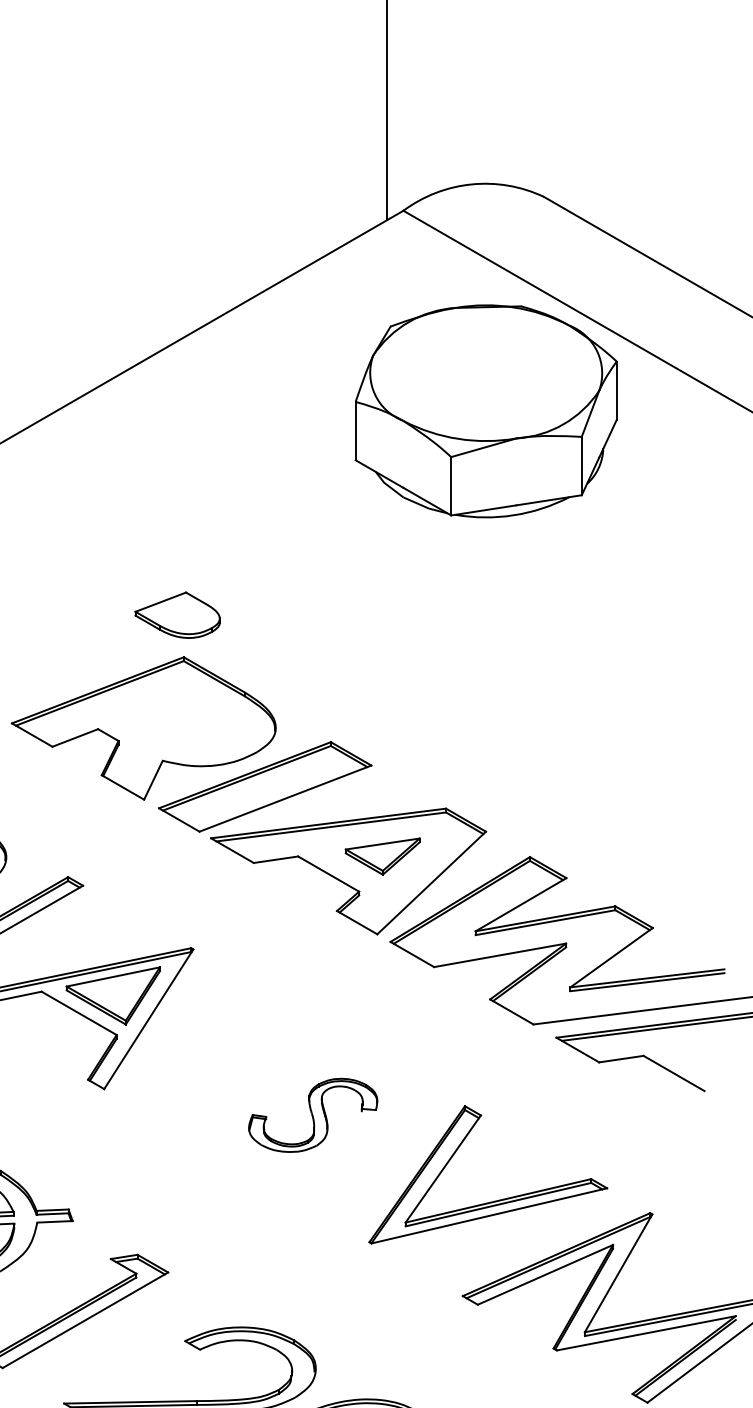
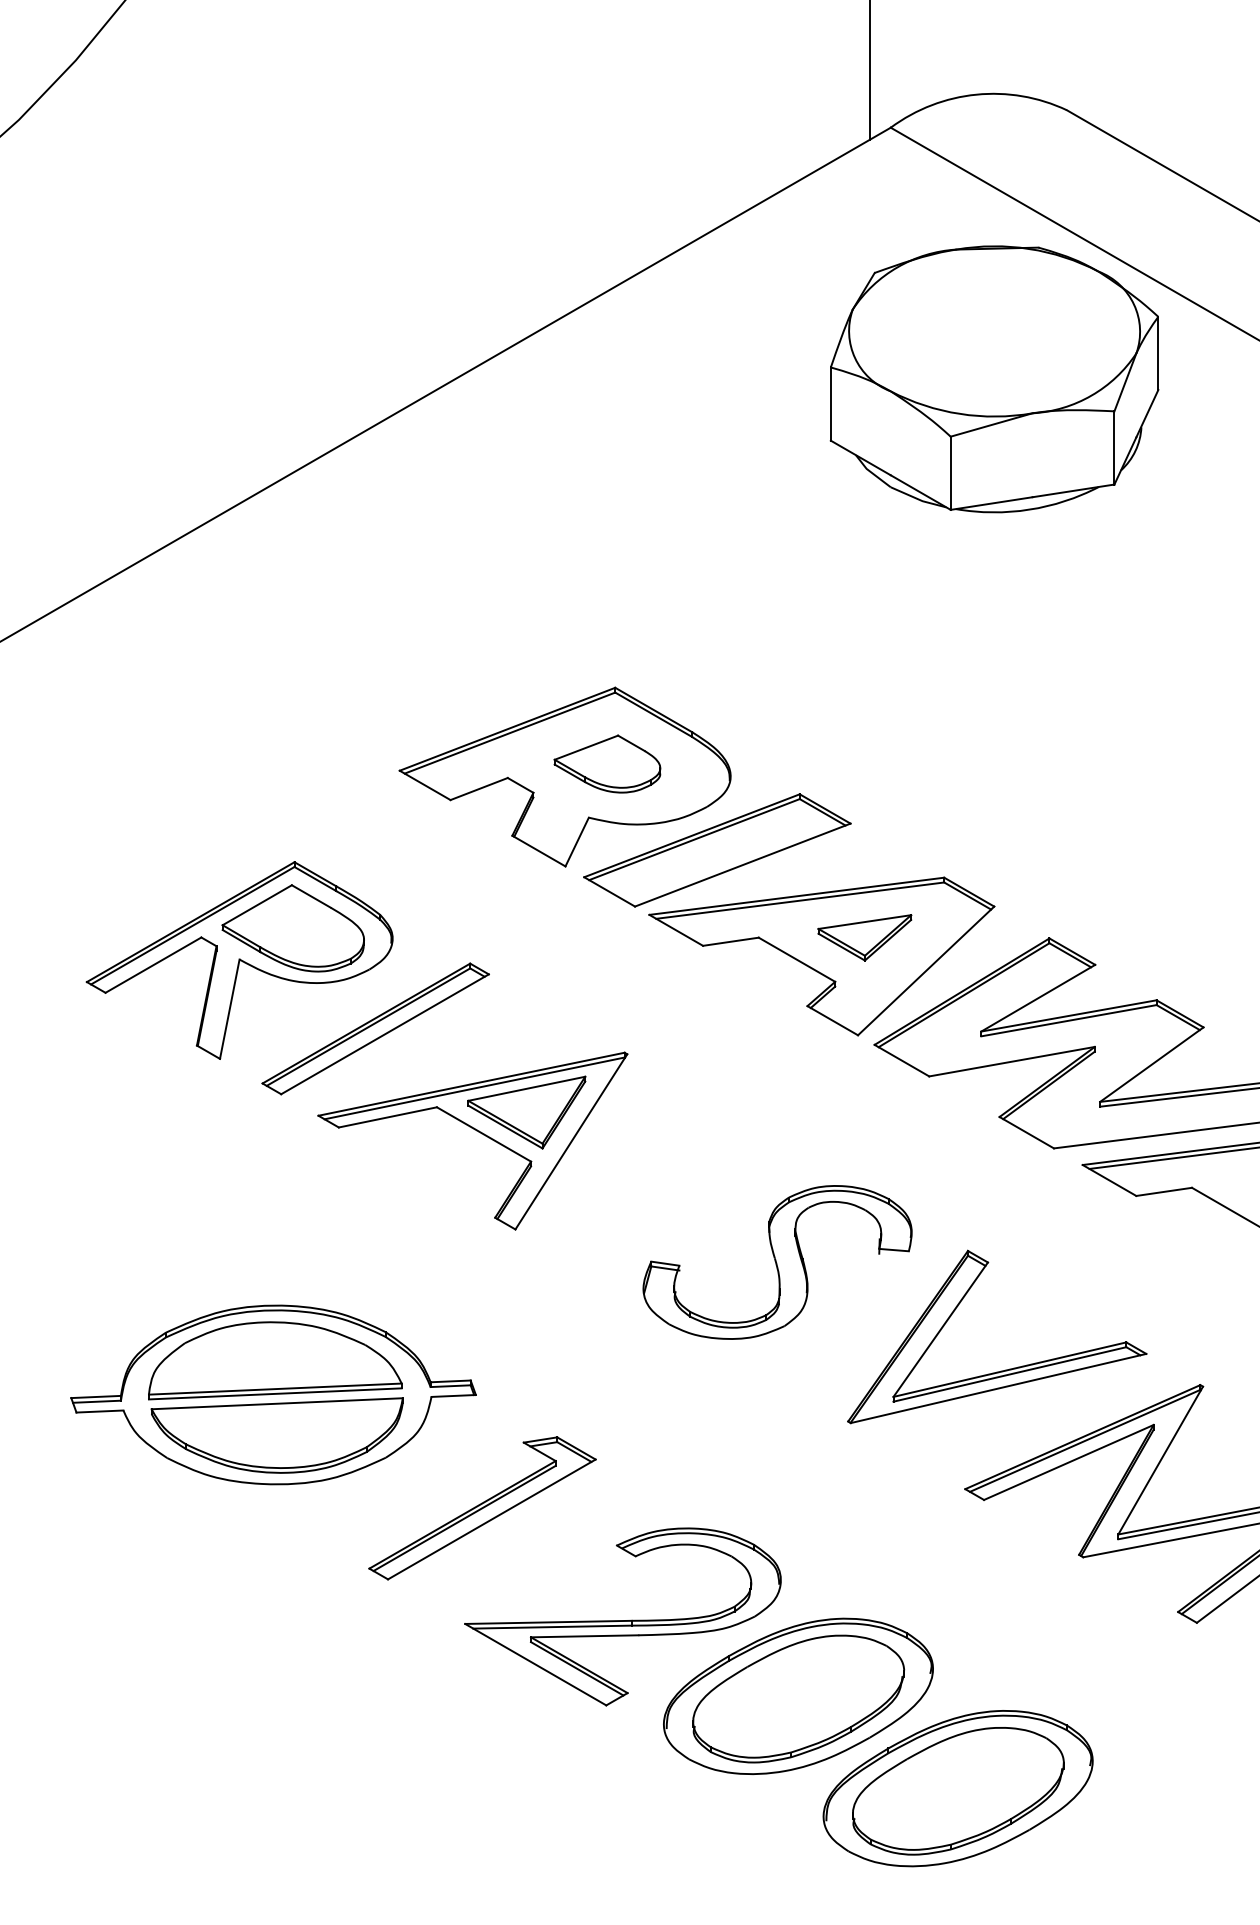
part: (177, 614) -> (607, 763), moved
part: (313, 1115) -> (777, 1262), size x1.67

